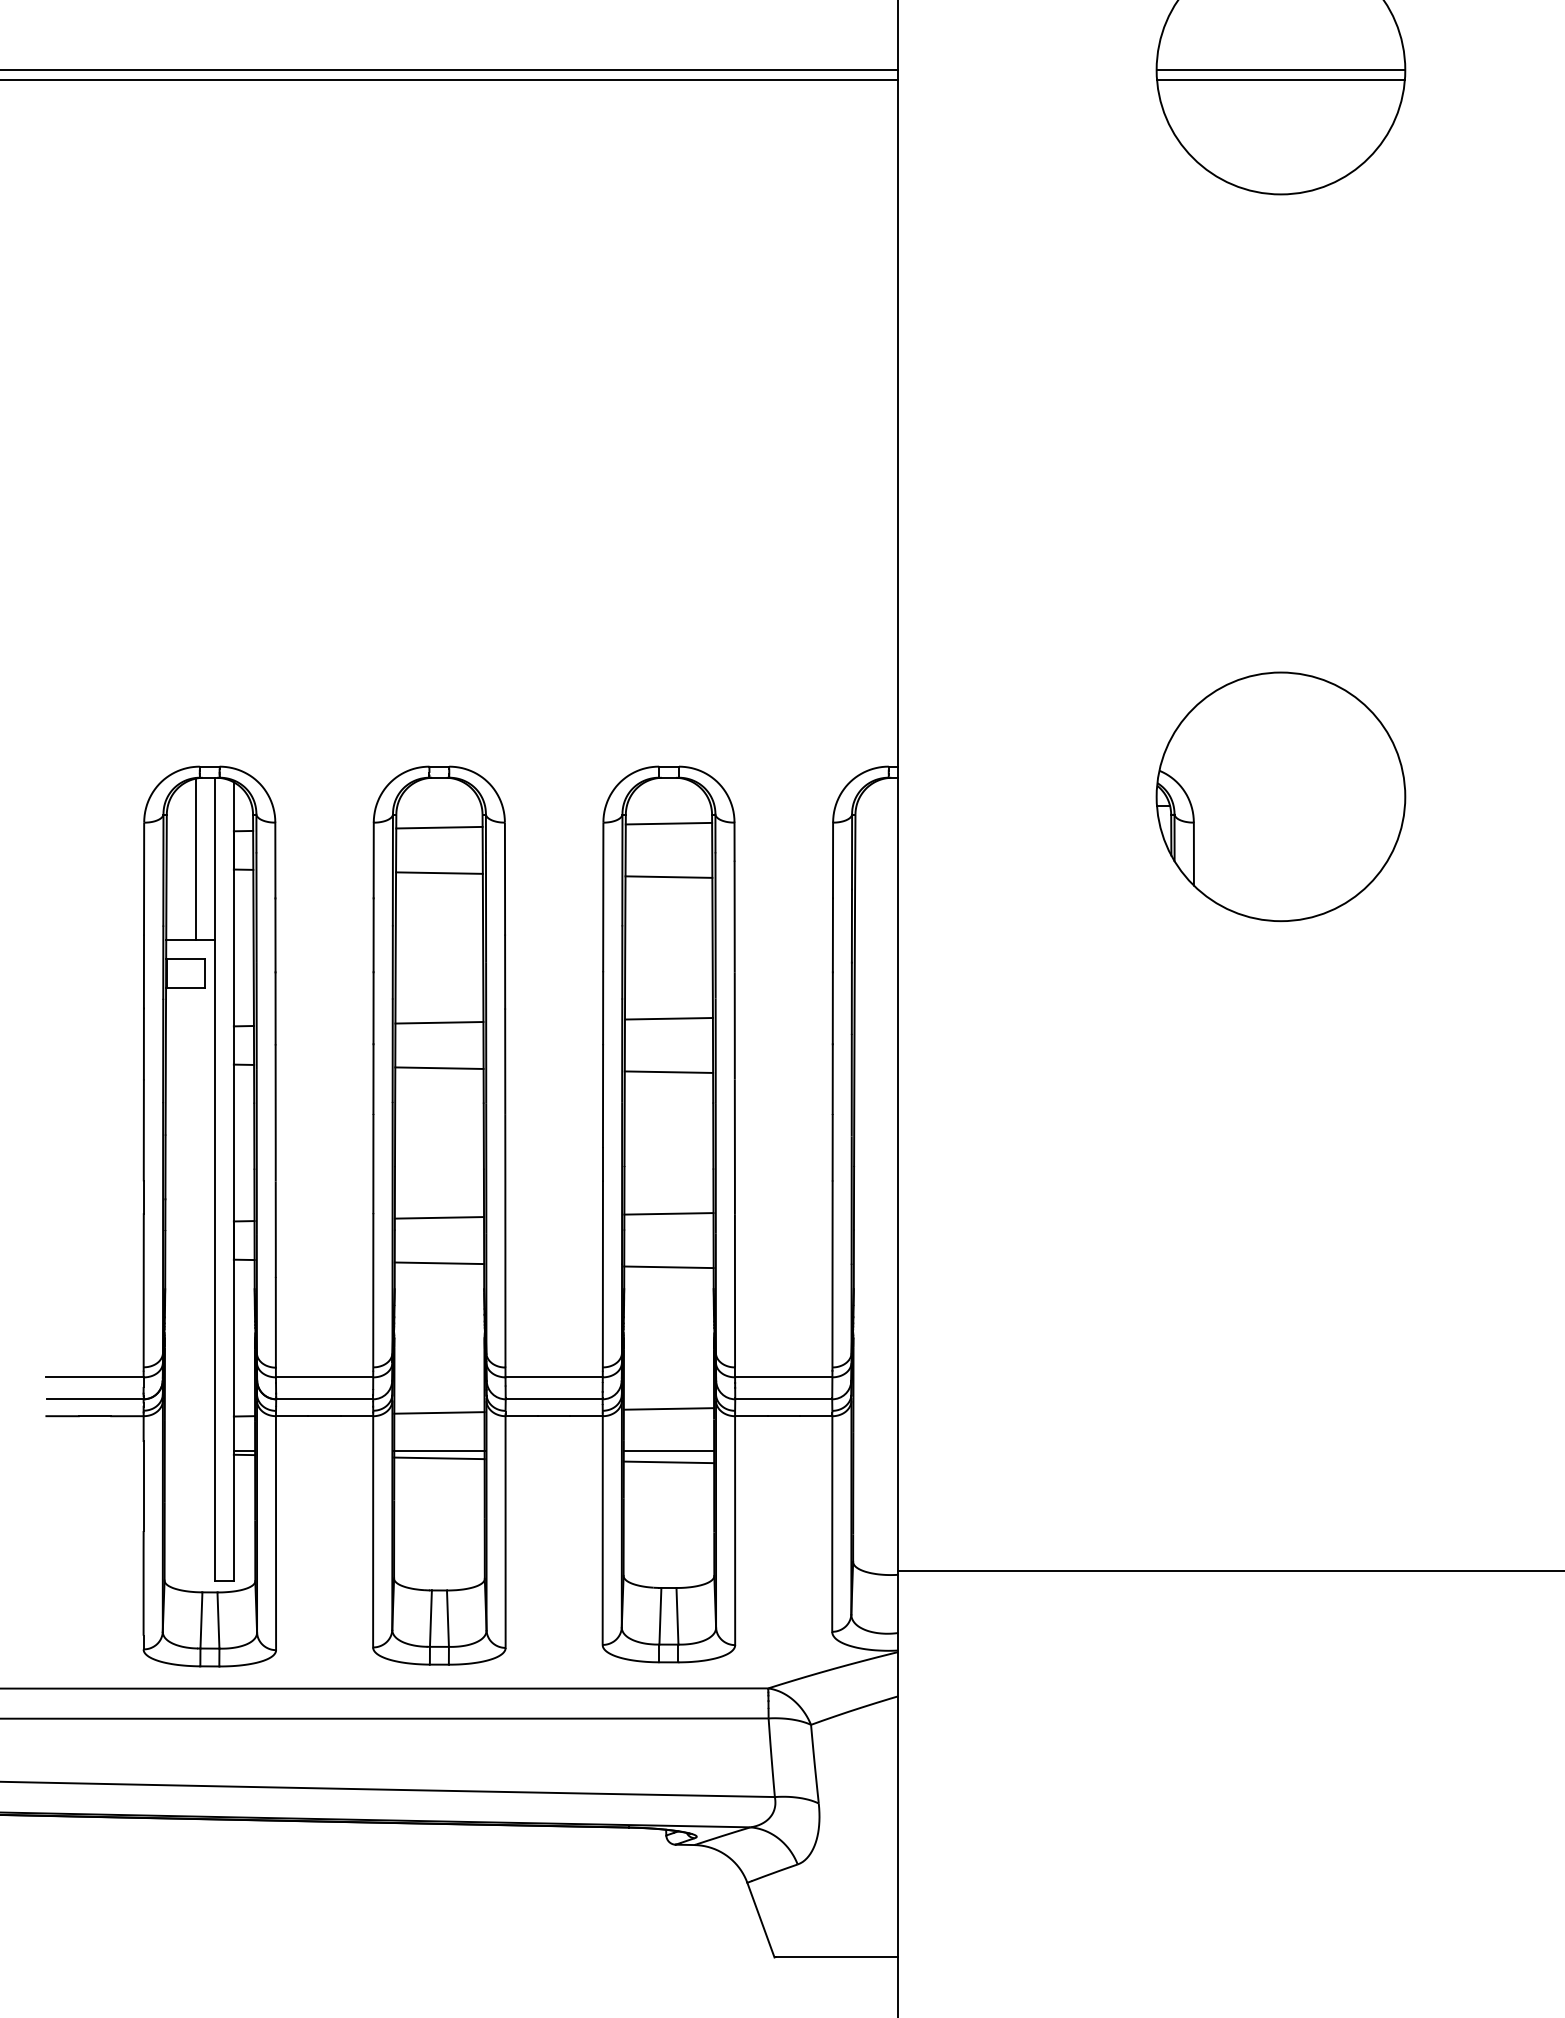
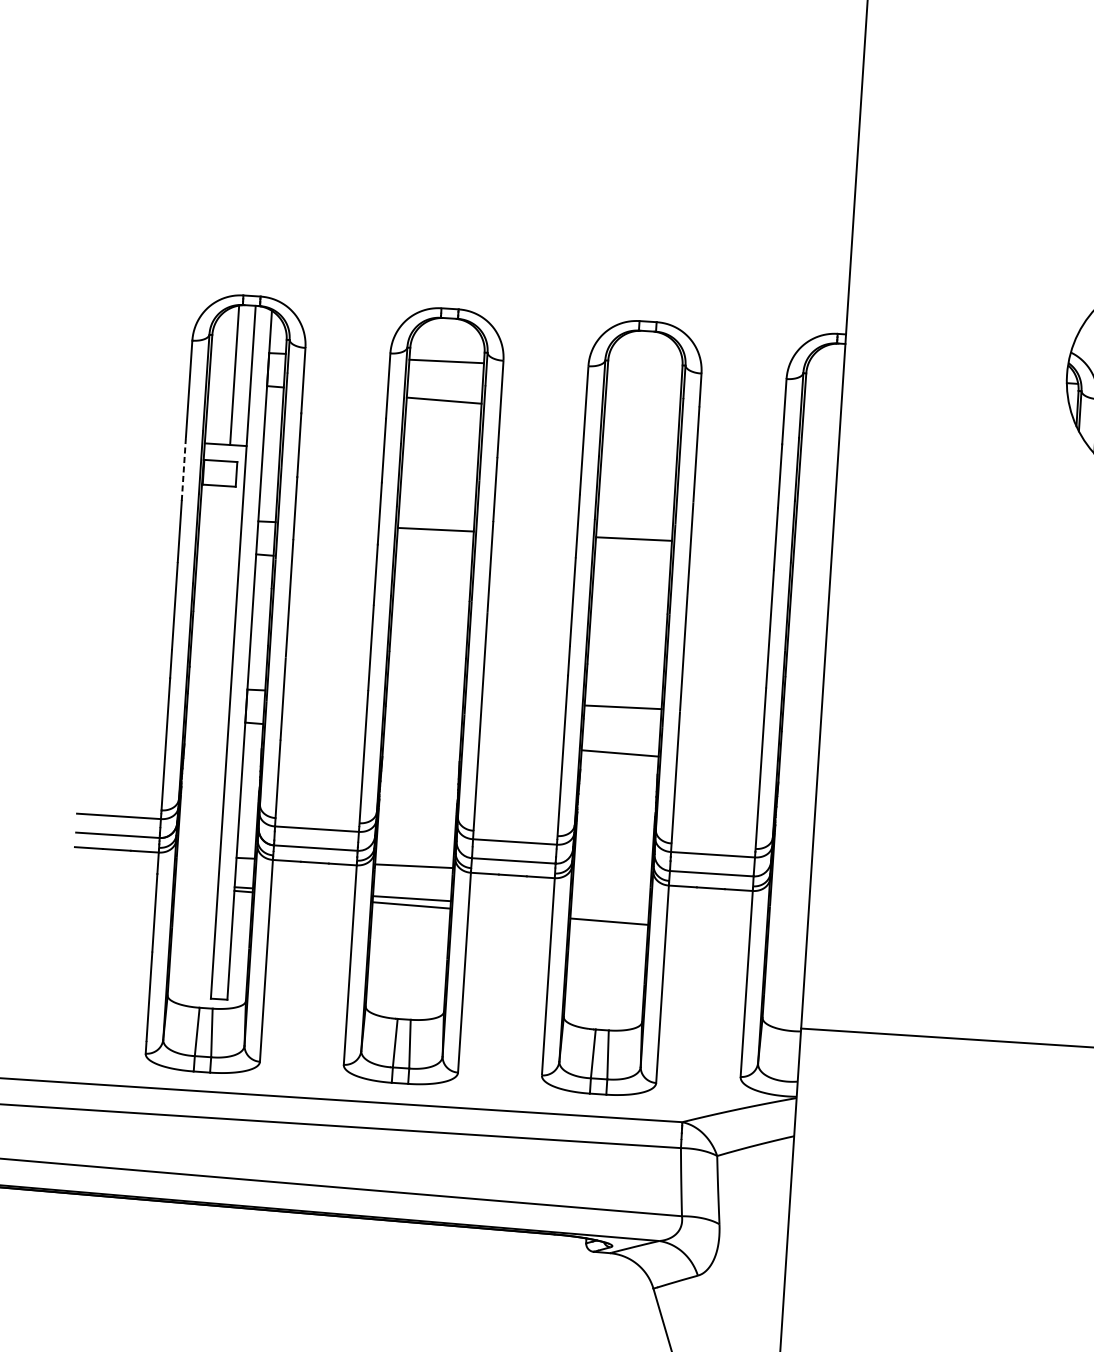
line: (668, 823) -> (644, 370), removed
line: (668, 876) -> (641, 416), removed
line: (143, 971) -> (183, 469), solid -> dashed
line: (439, 1067) -> (433, 568), removed
line: (668, 1071) -> (630, 584), removed
line: (439, 1217) -> (425, 697), removed
line: (439, 1263) -> (422, 737), removed
line: (668, 1408) -> (611, 875), removed
line: (668, 1450) -> (609, 911), removed

